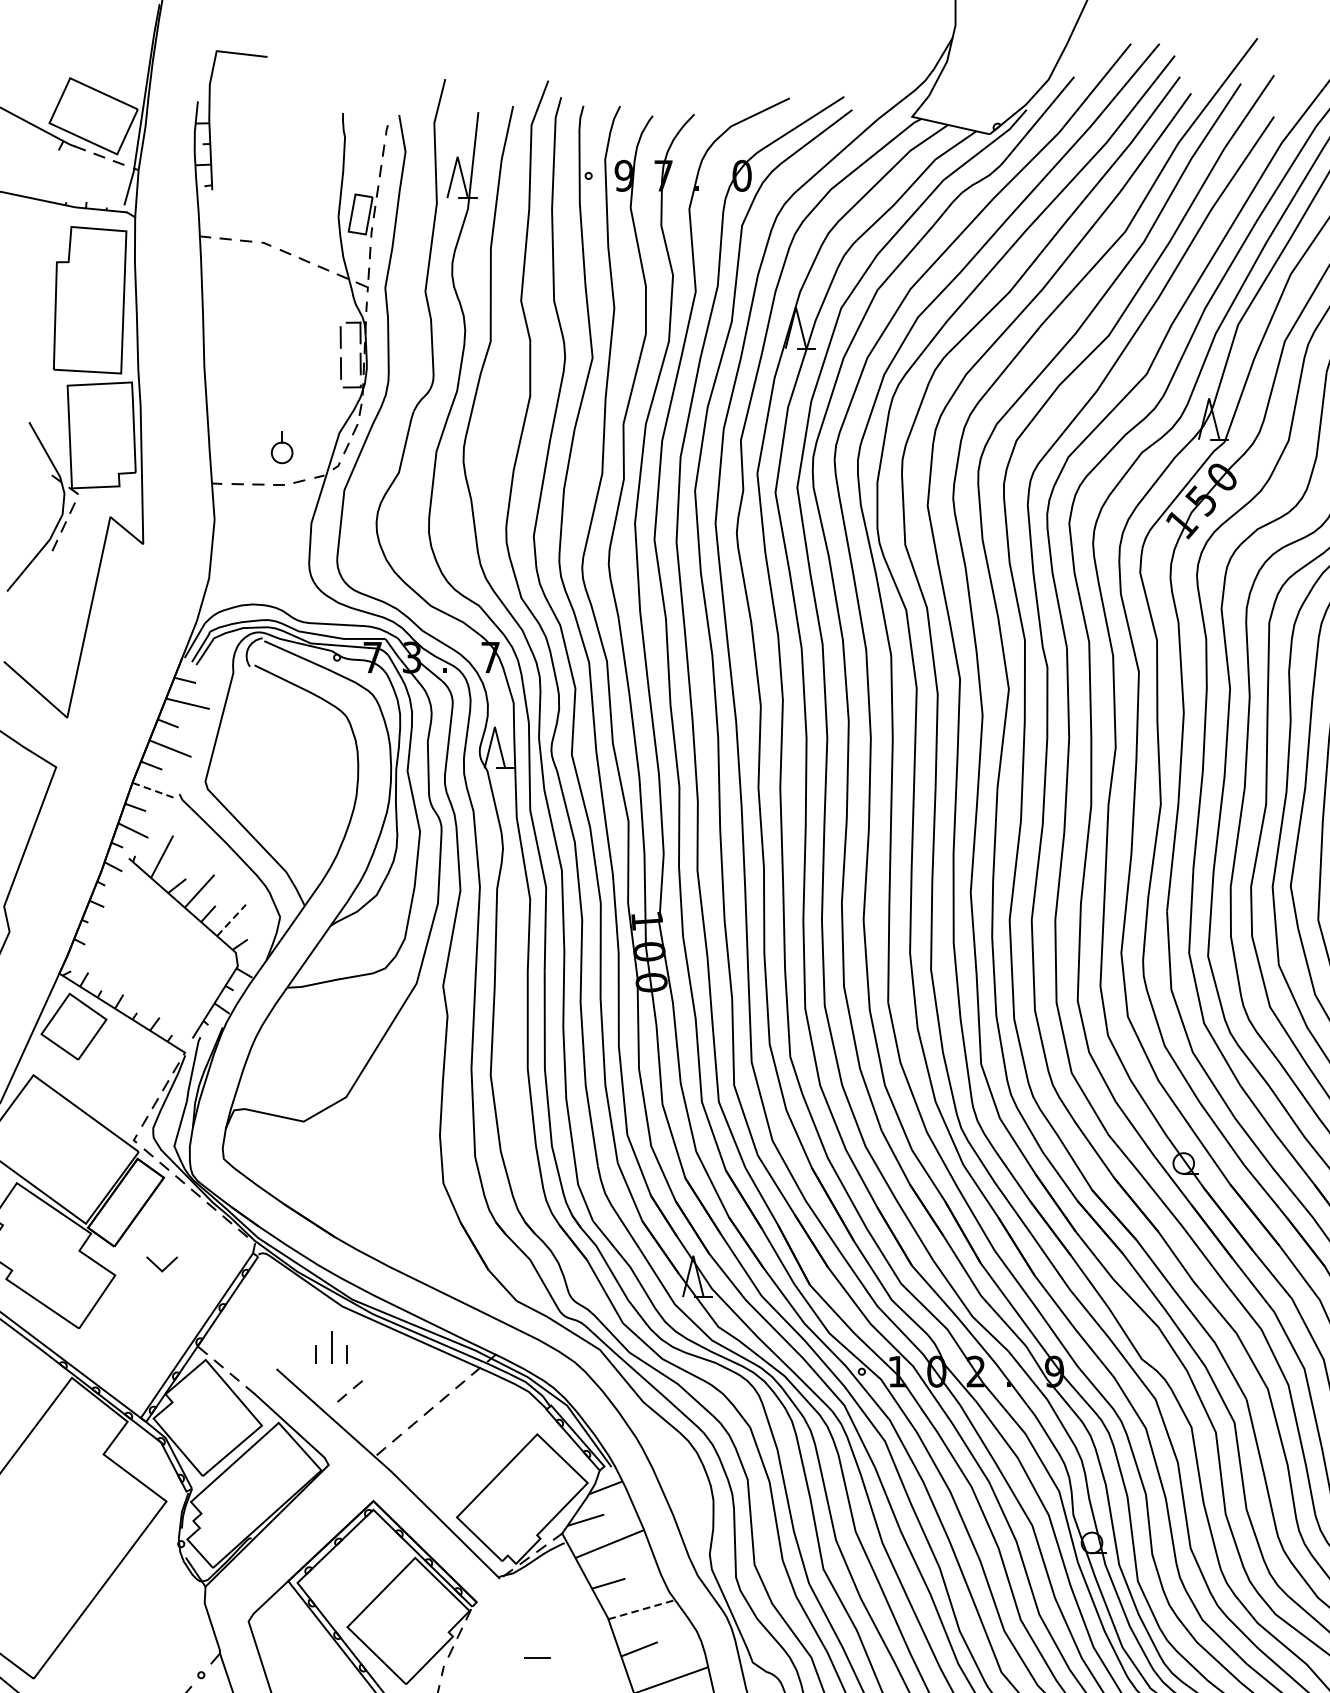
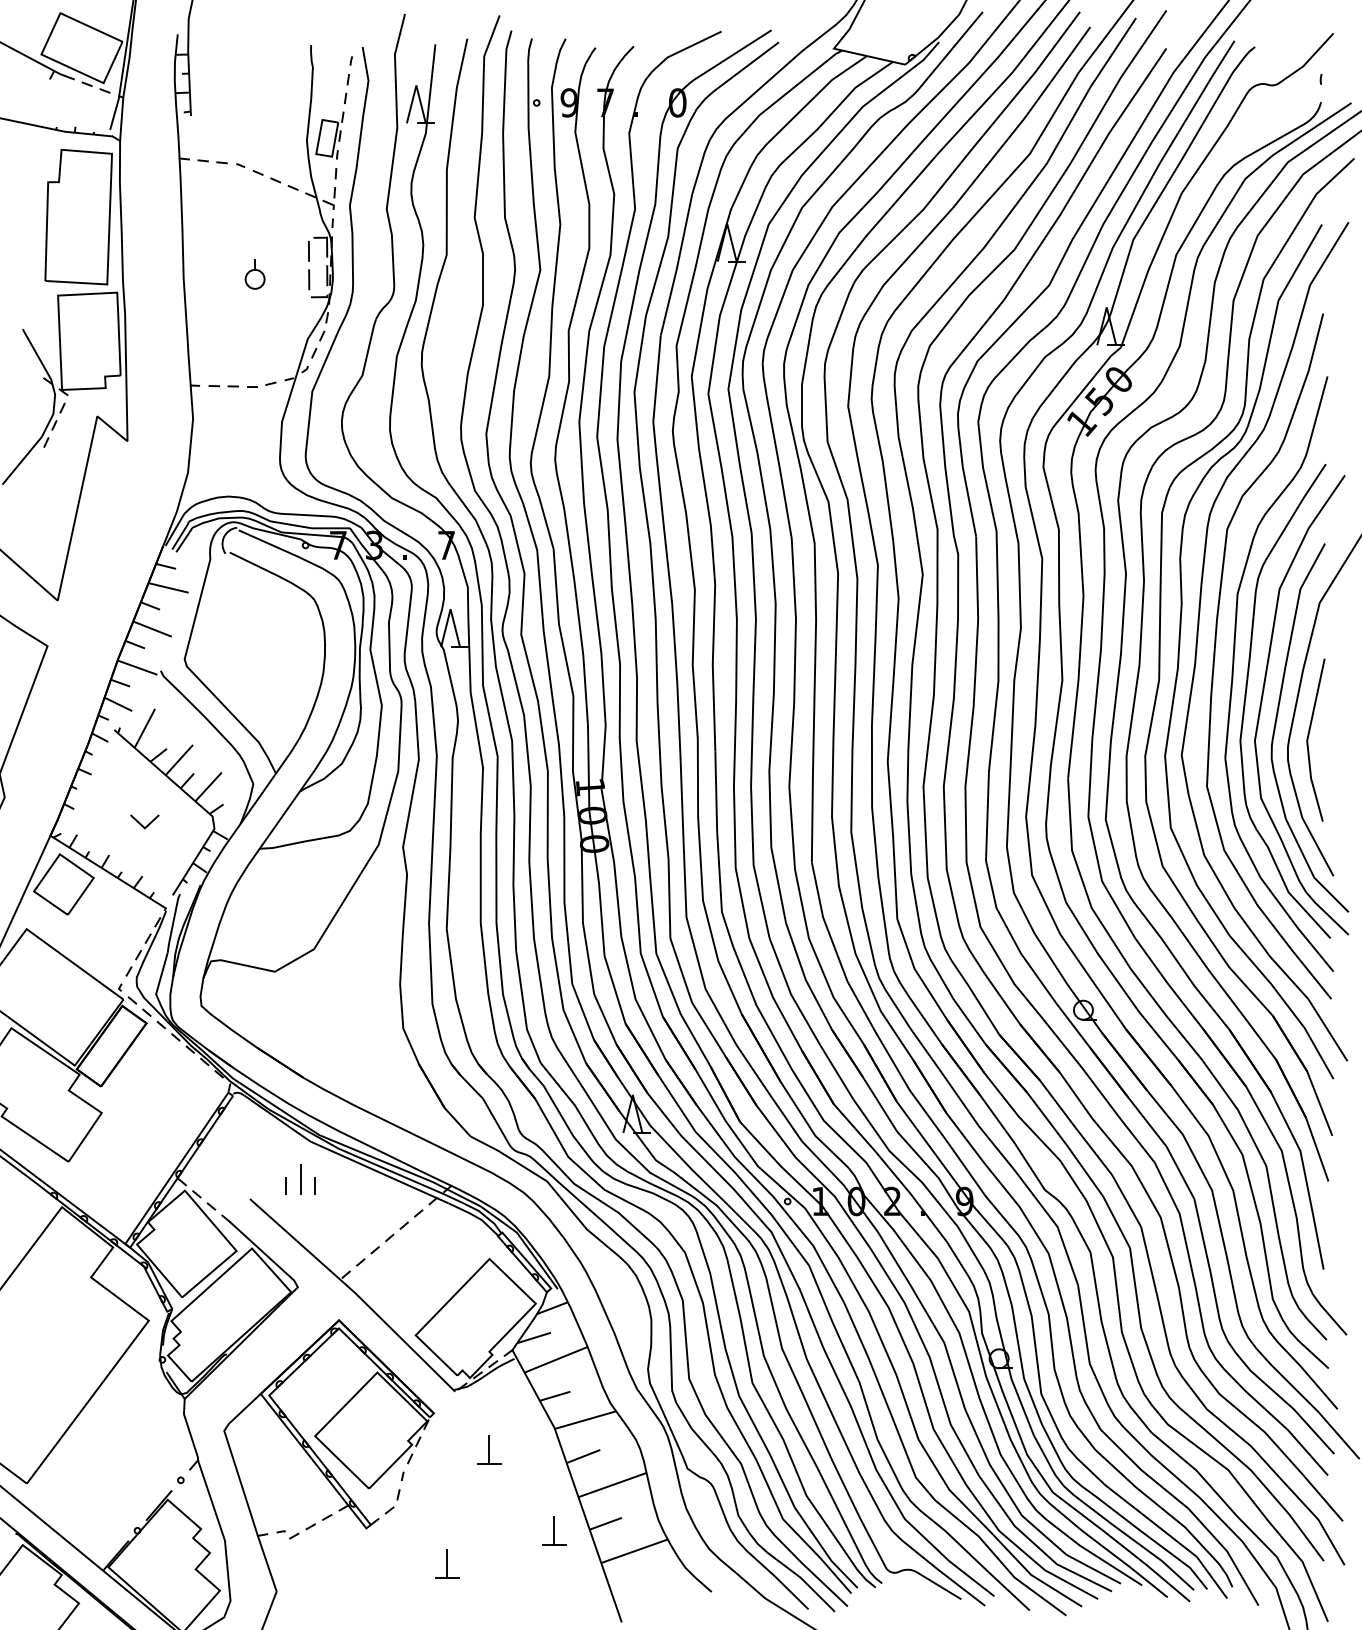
part: (281, 447) -> (254, 274), moved
line: (155, 790) -> (138, 667), dashed -> solid
line: (231, 919) -> (208, 786), dashed -> solid
line: (158, 1266) -> (141, 823), moved
part: (350, 1391) -> (317, 1219), removed
line: (641, 1610) -> (585, 1420), dashed -> solid
line: (537, 1641) -> (489, 1449), added

